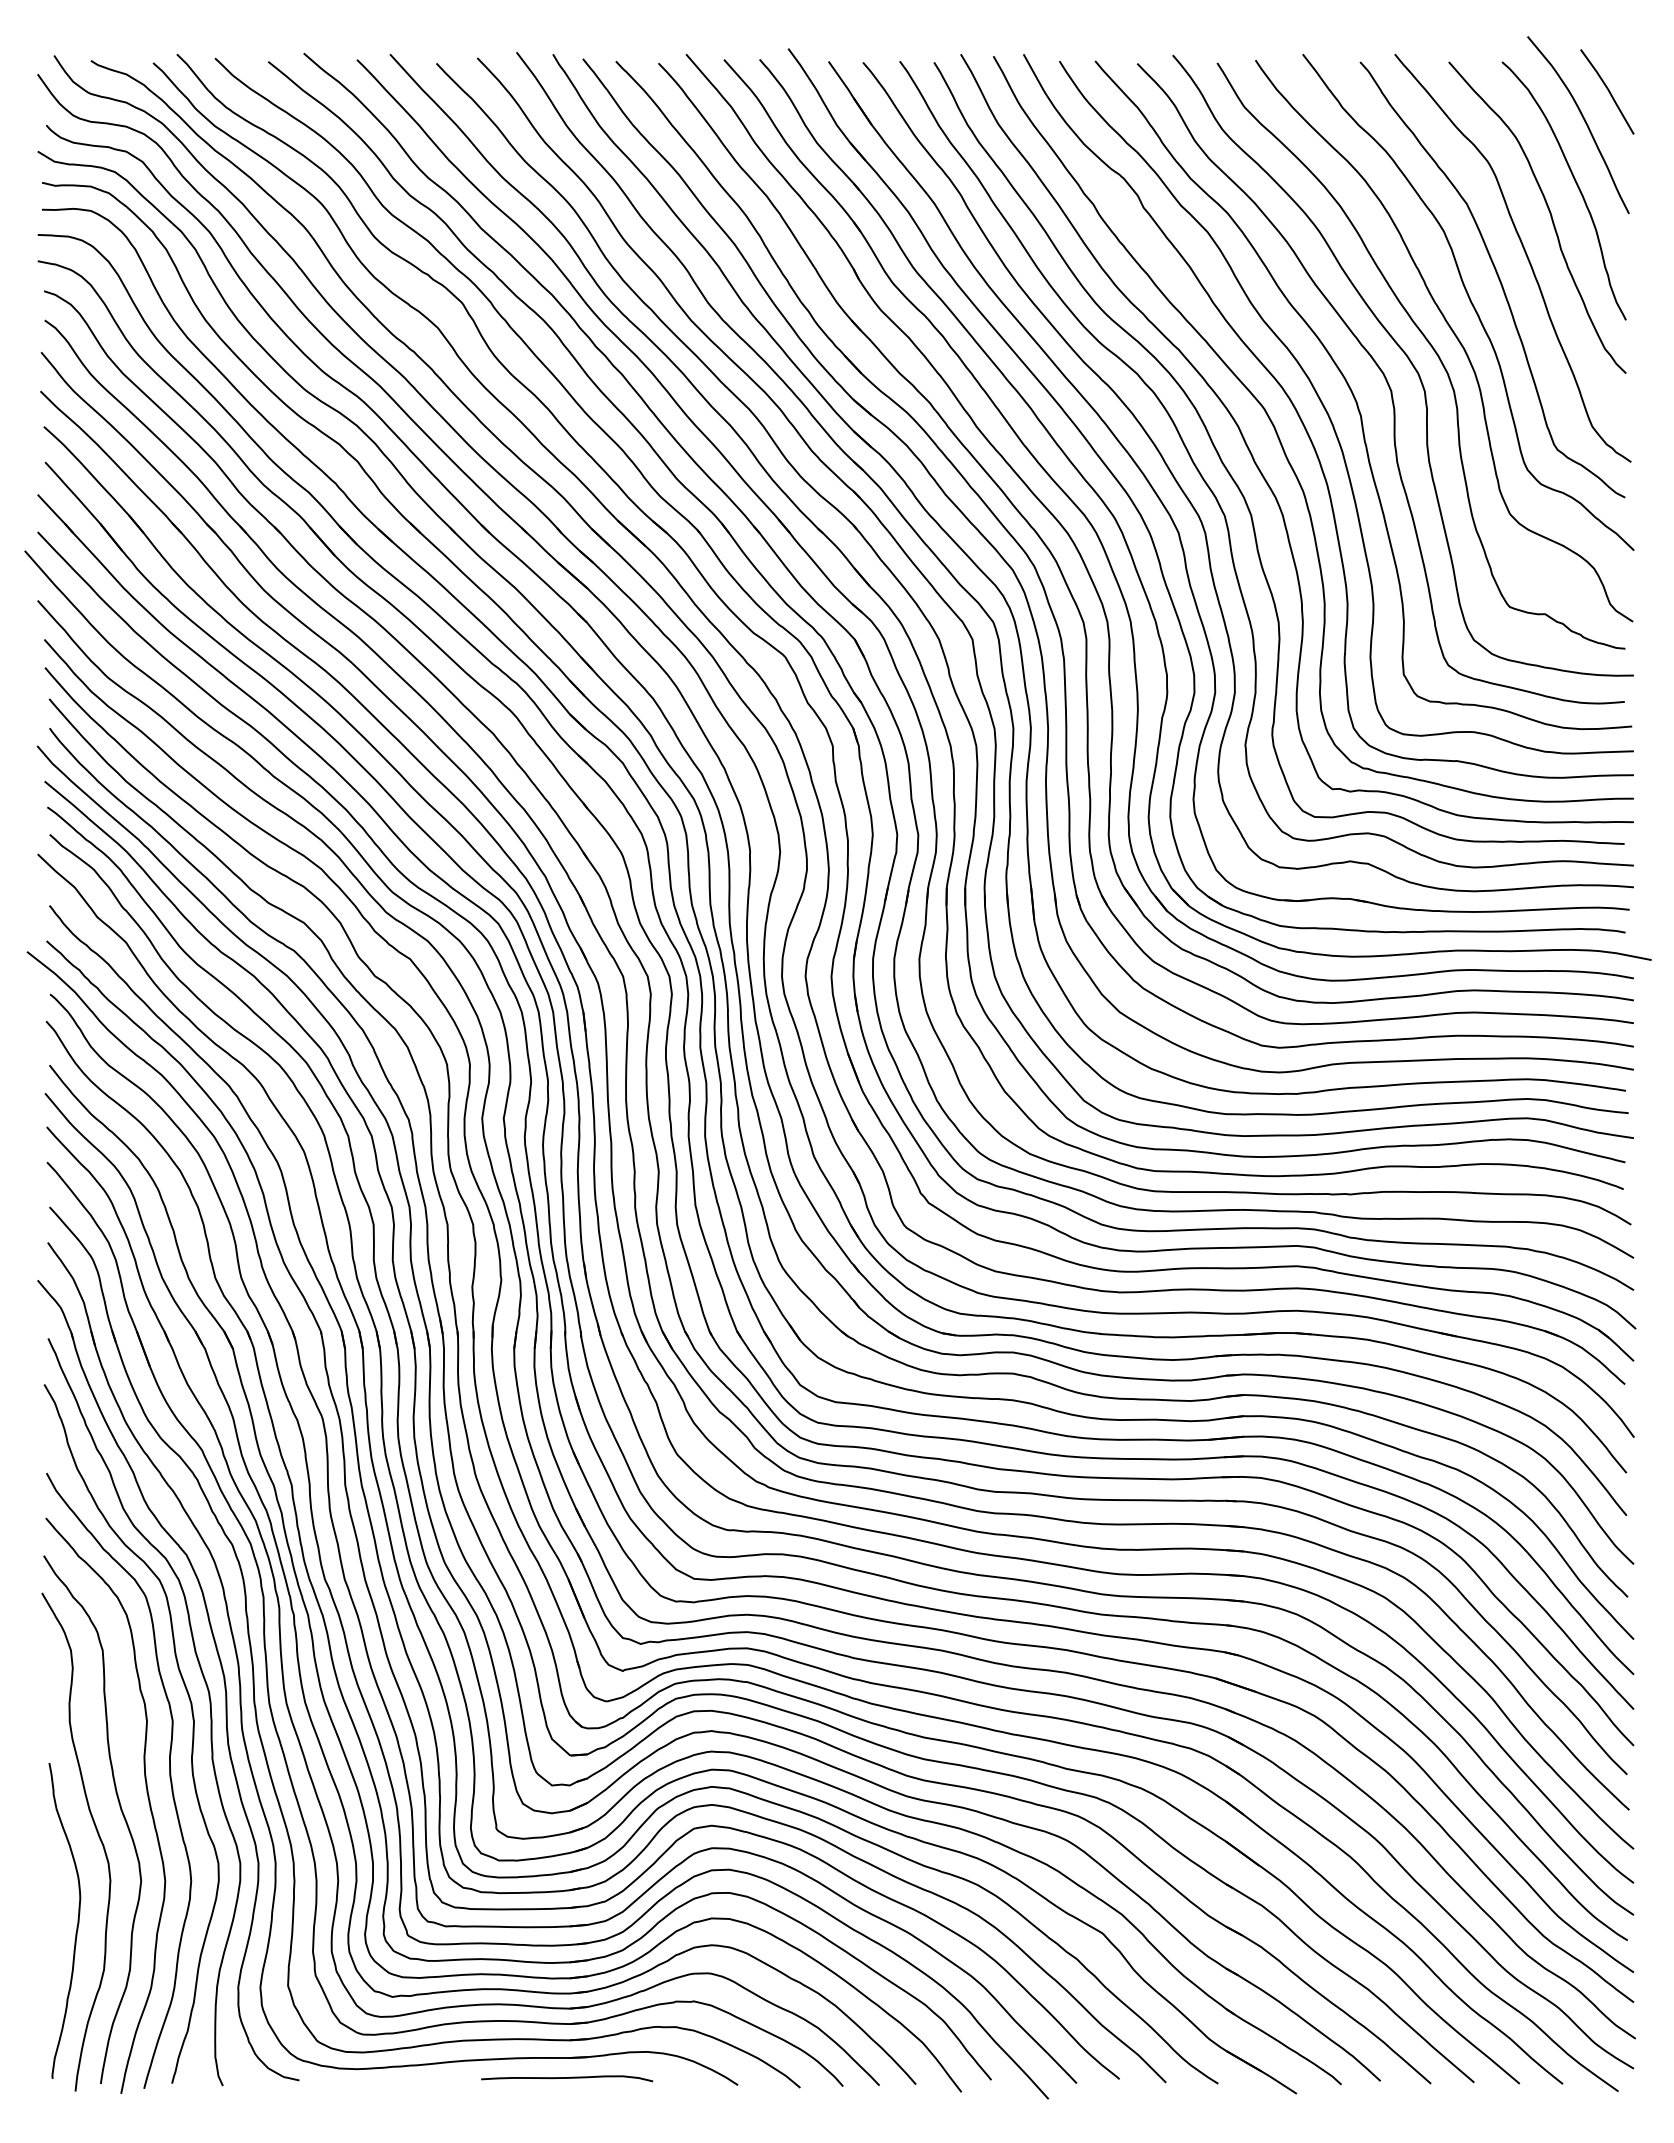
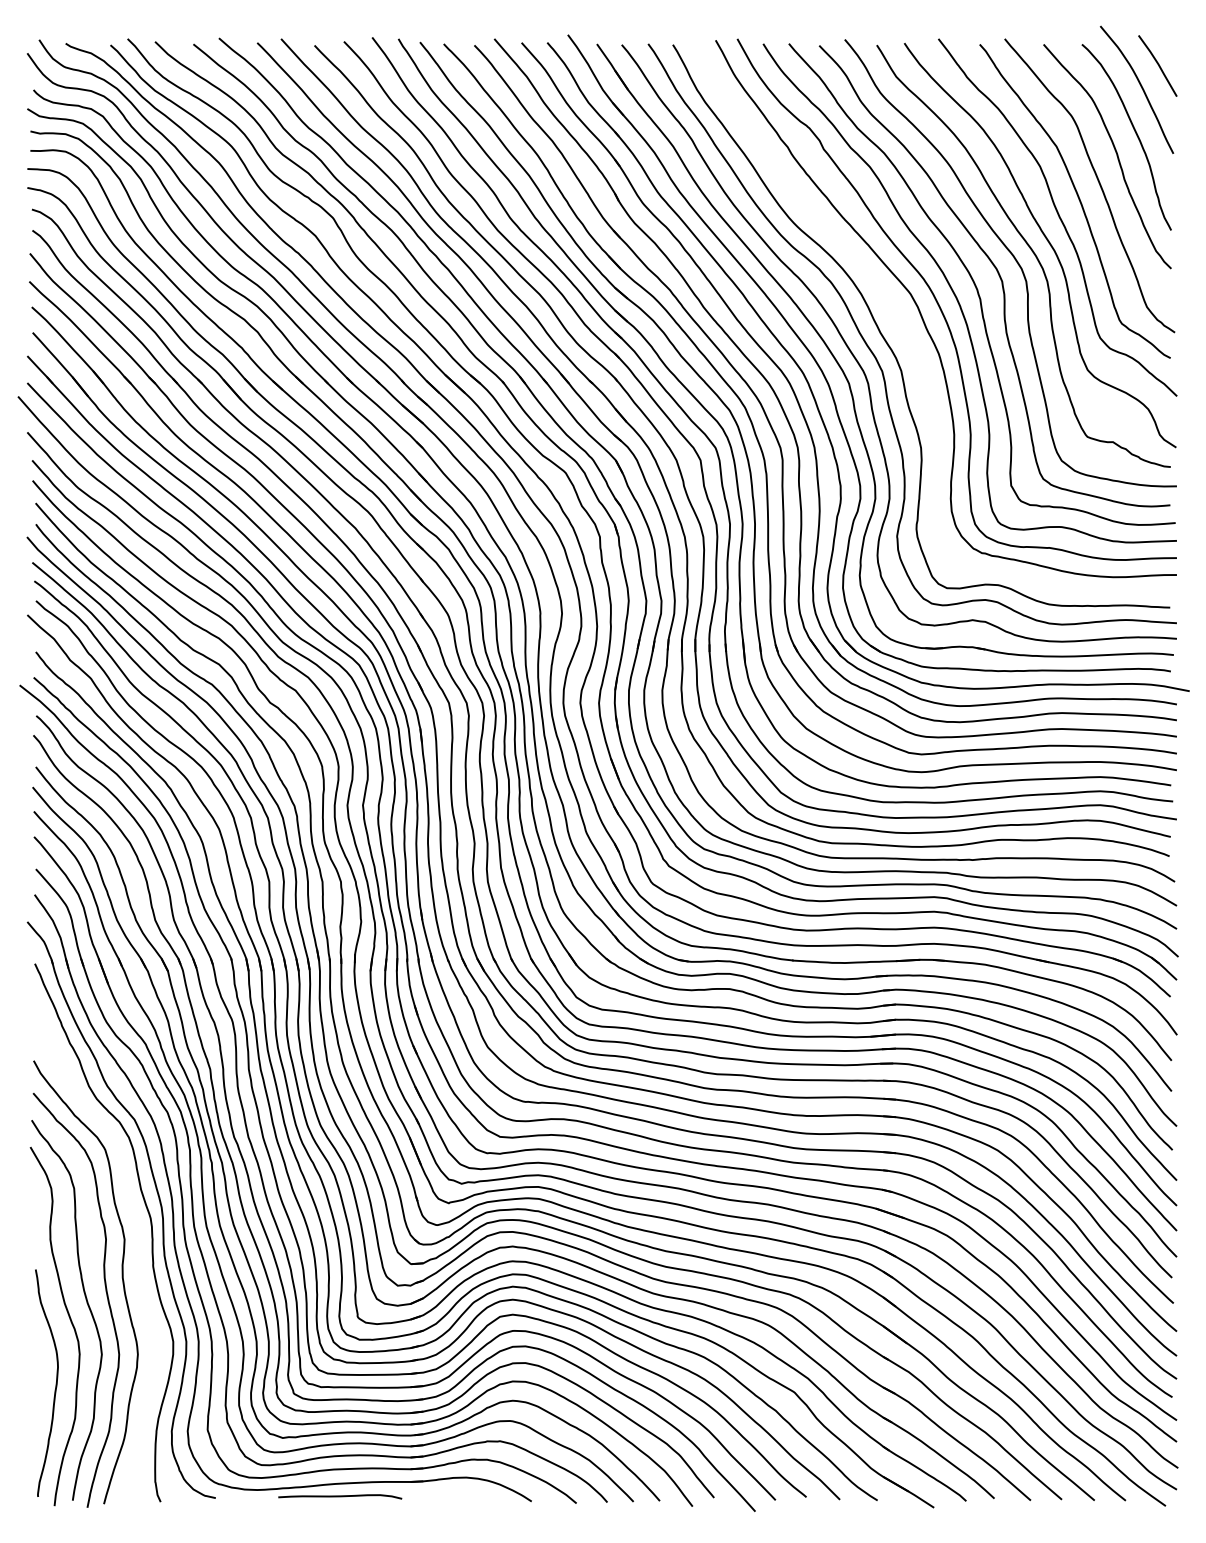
curve: (1254, 458) -> (903, 330), removed
curve: (192, 1733) -> (138, 1248), removed
curve: (567, 2078) -> (340, 1496), moved

